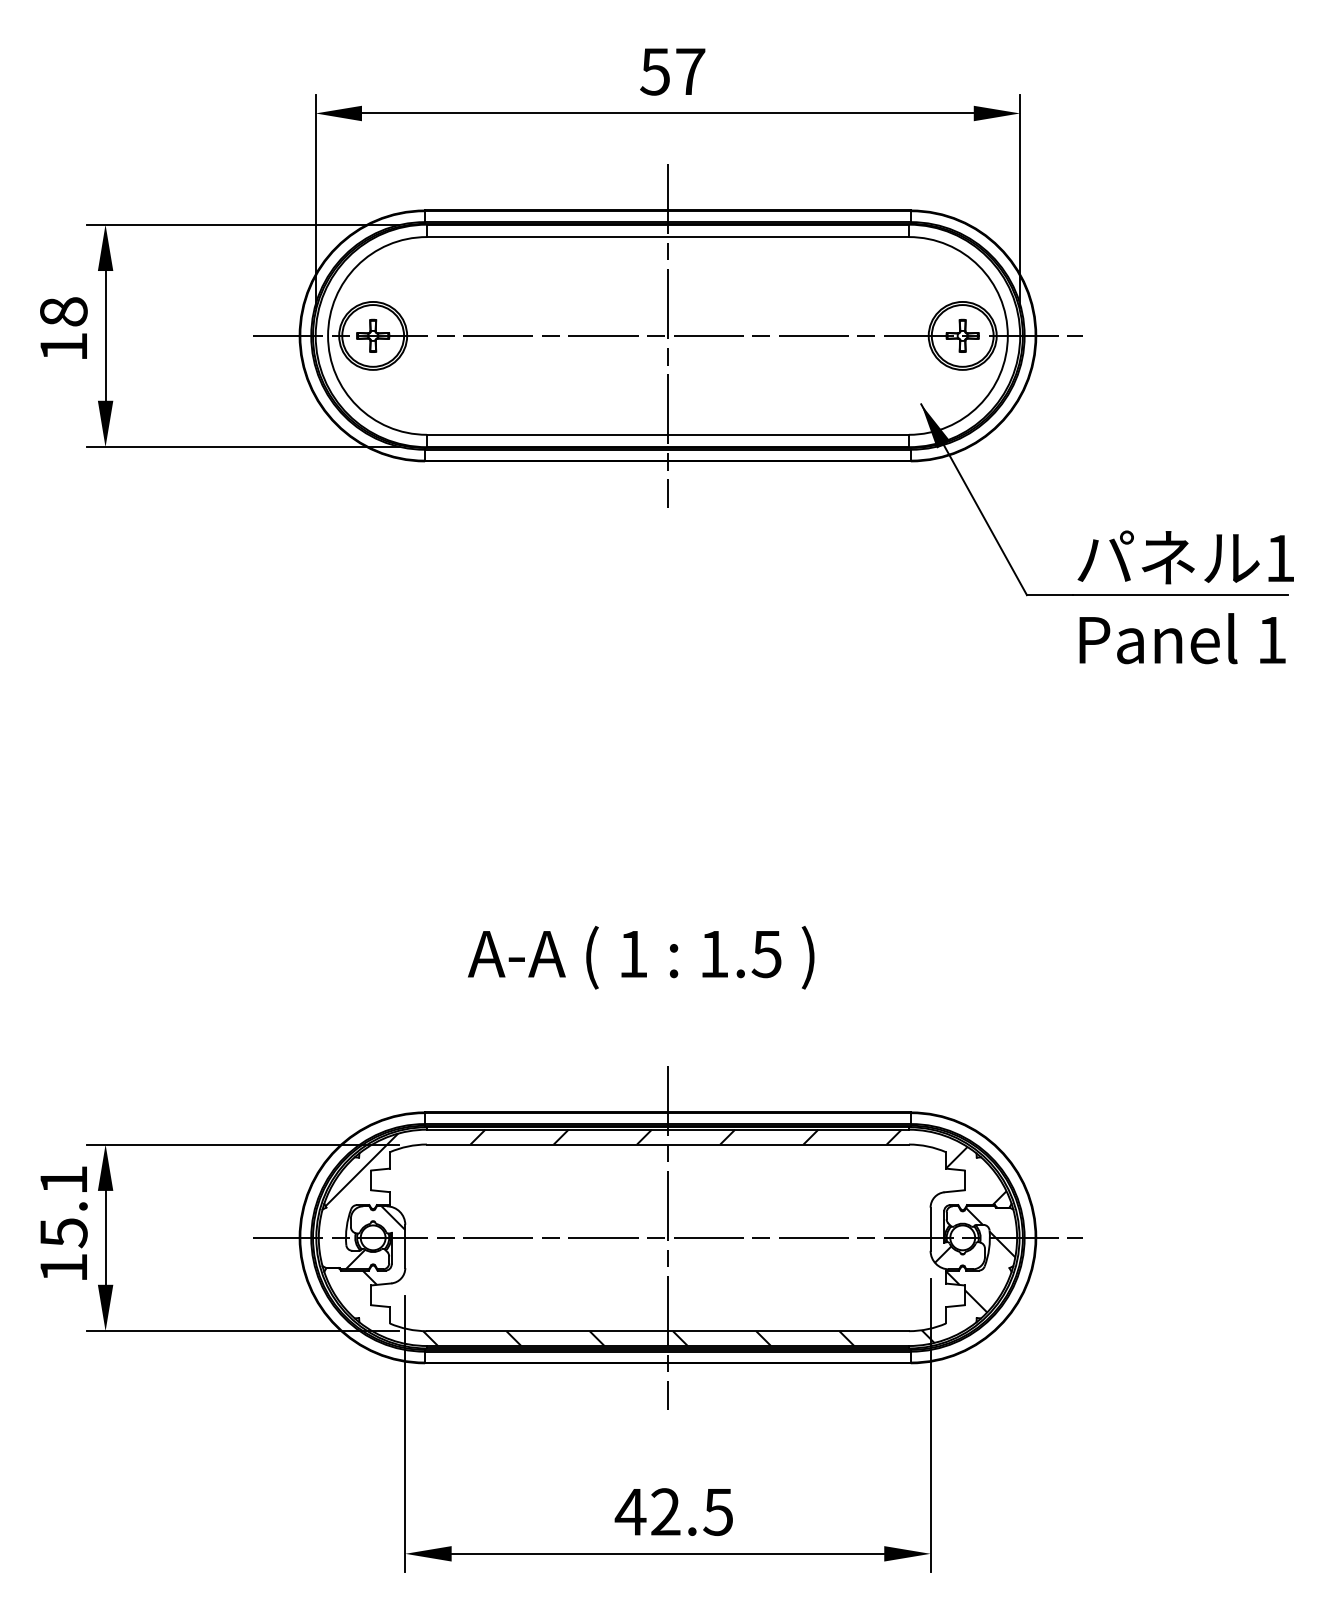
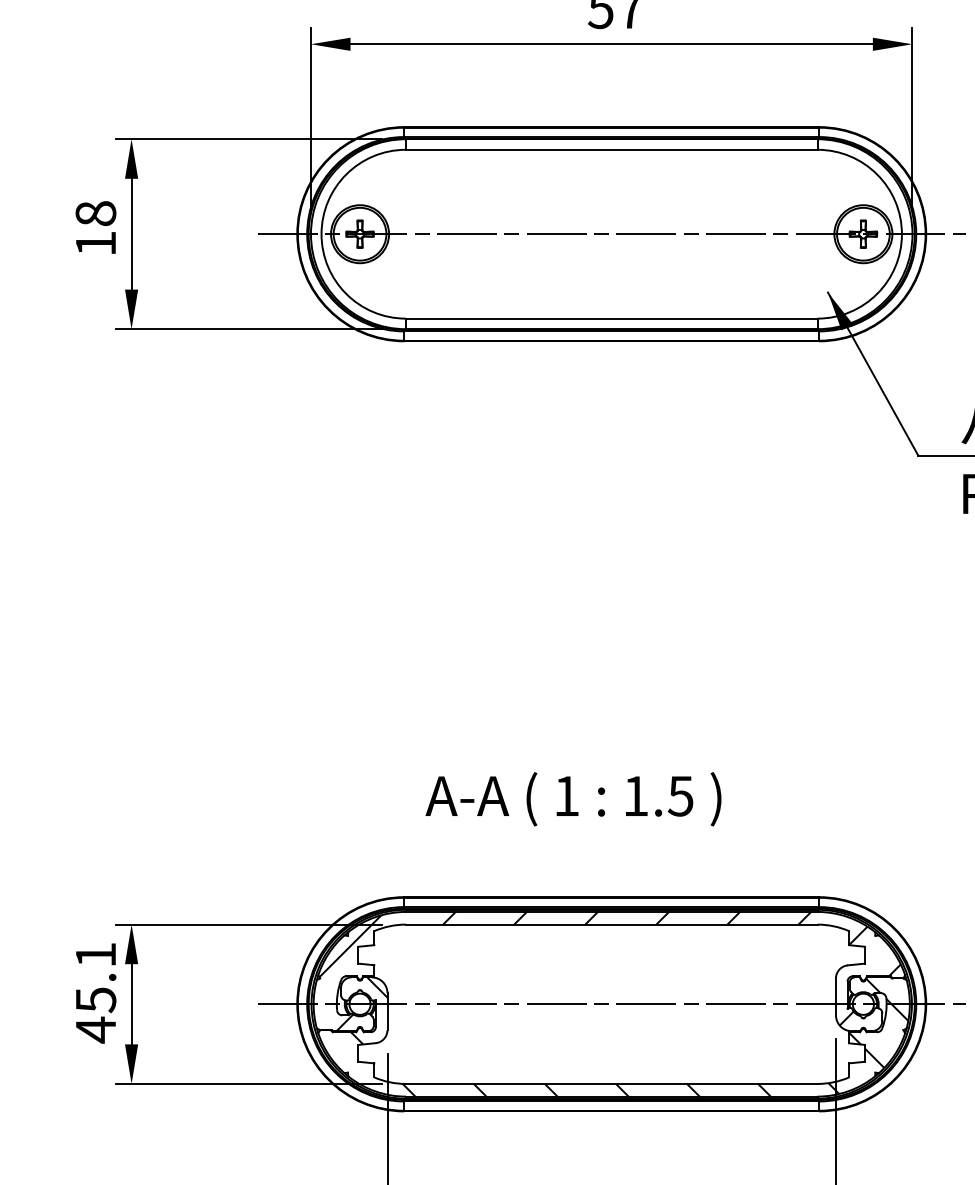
line: (667, 335) -> (611, 233), removed
text: (641, 957) -> (573, 799), moved
line: (667, 1237) -> (611, 1003), removed
text: (63, 1268) -> (95, 1030), 15.1 -> 45.1

